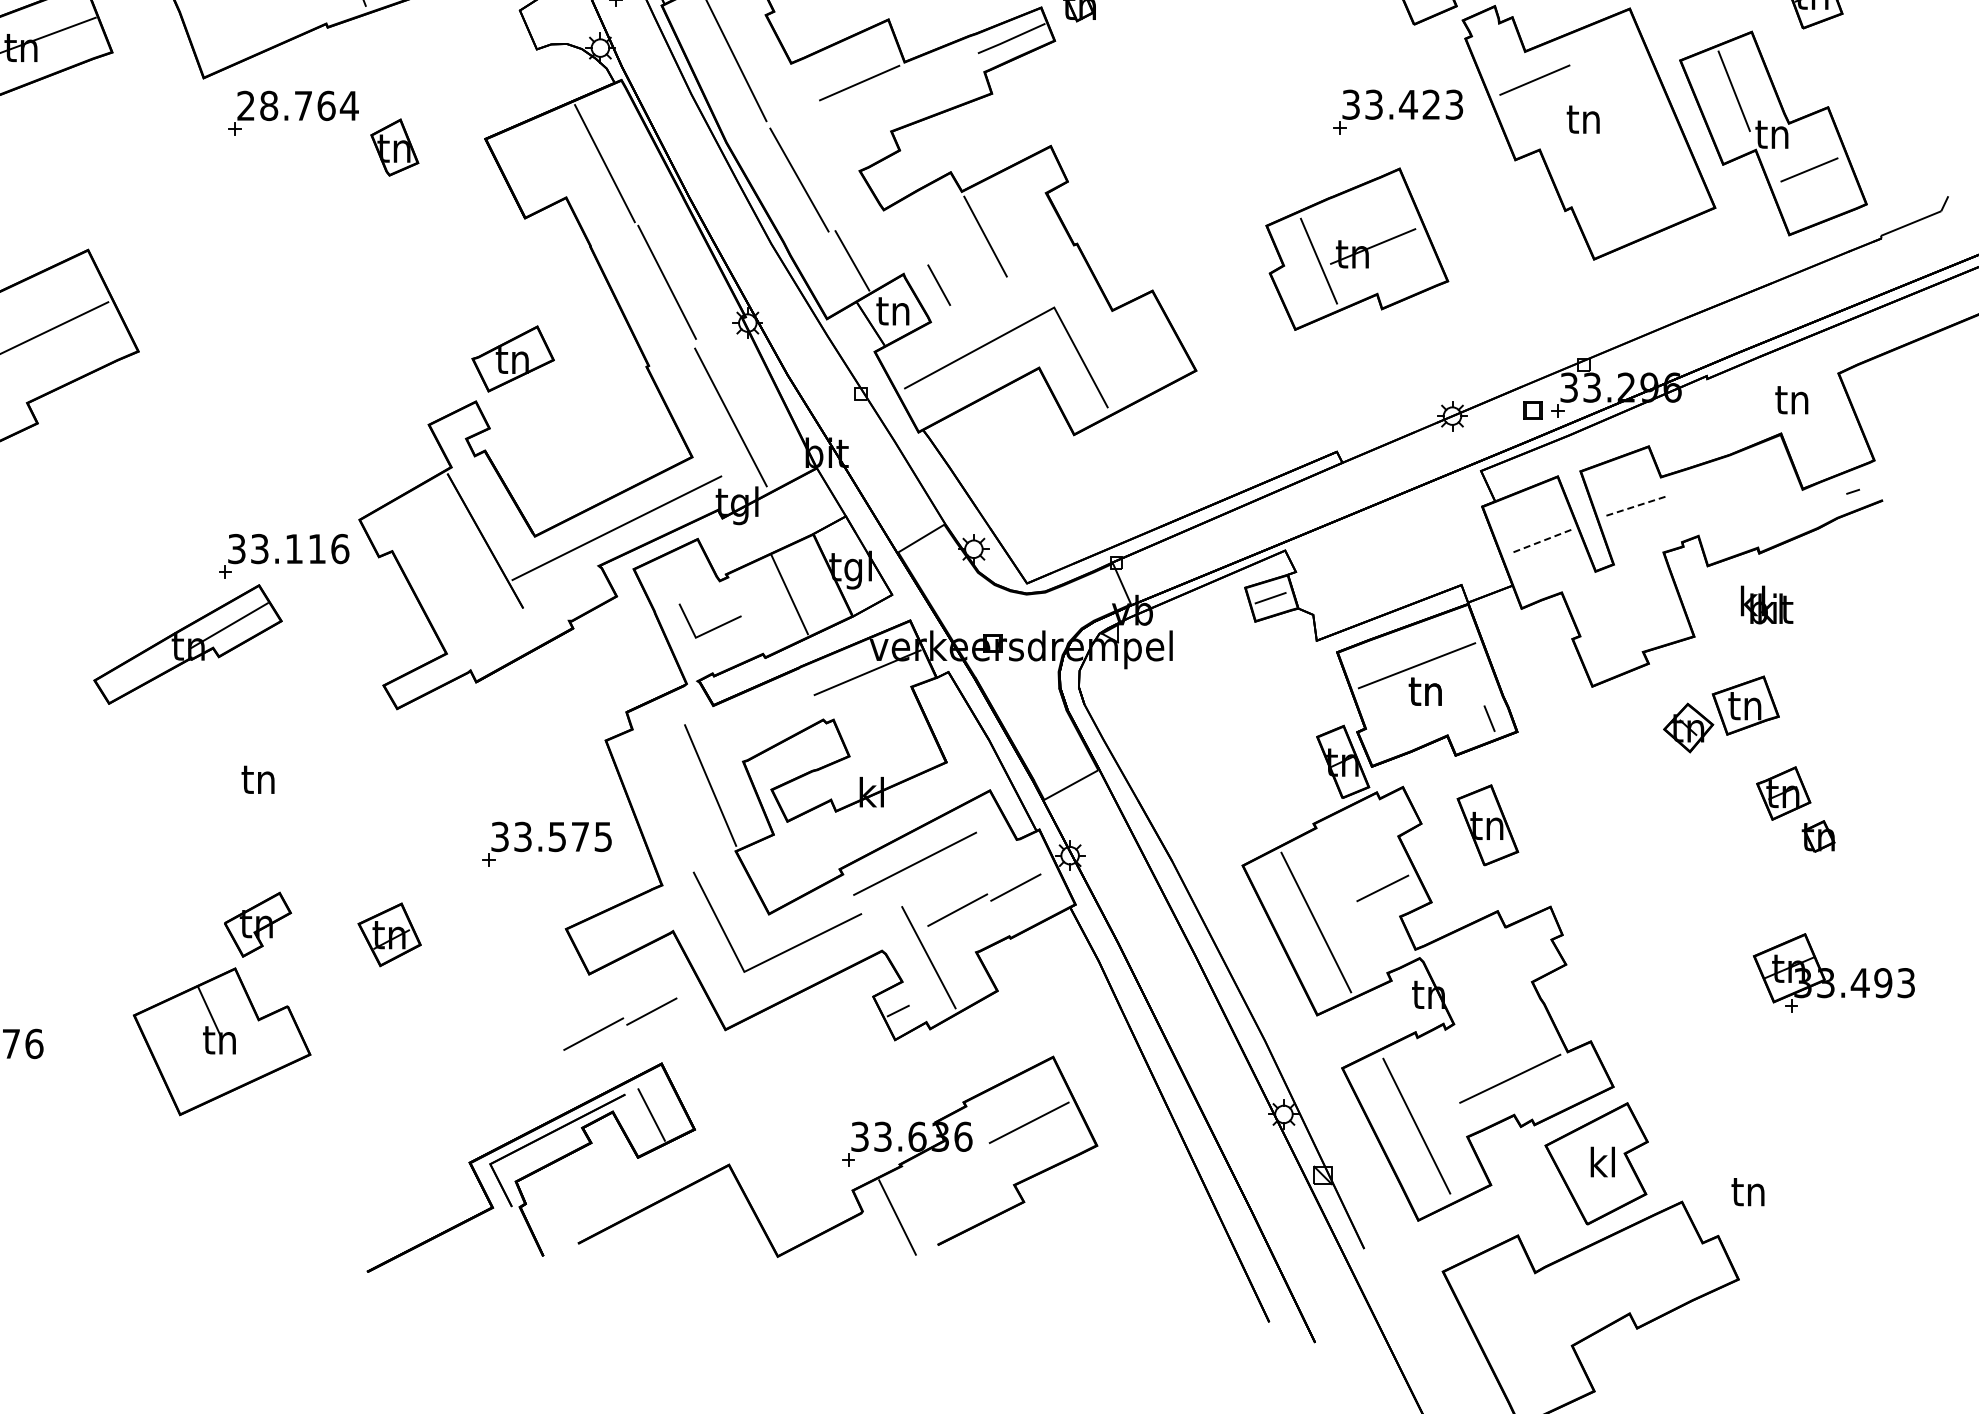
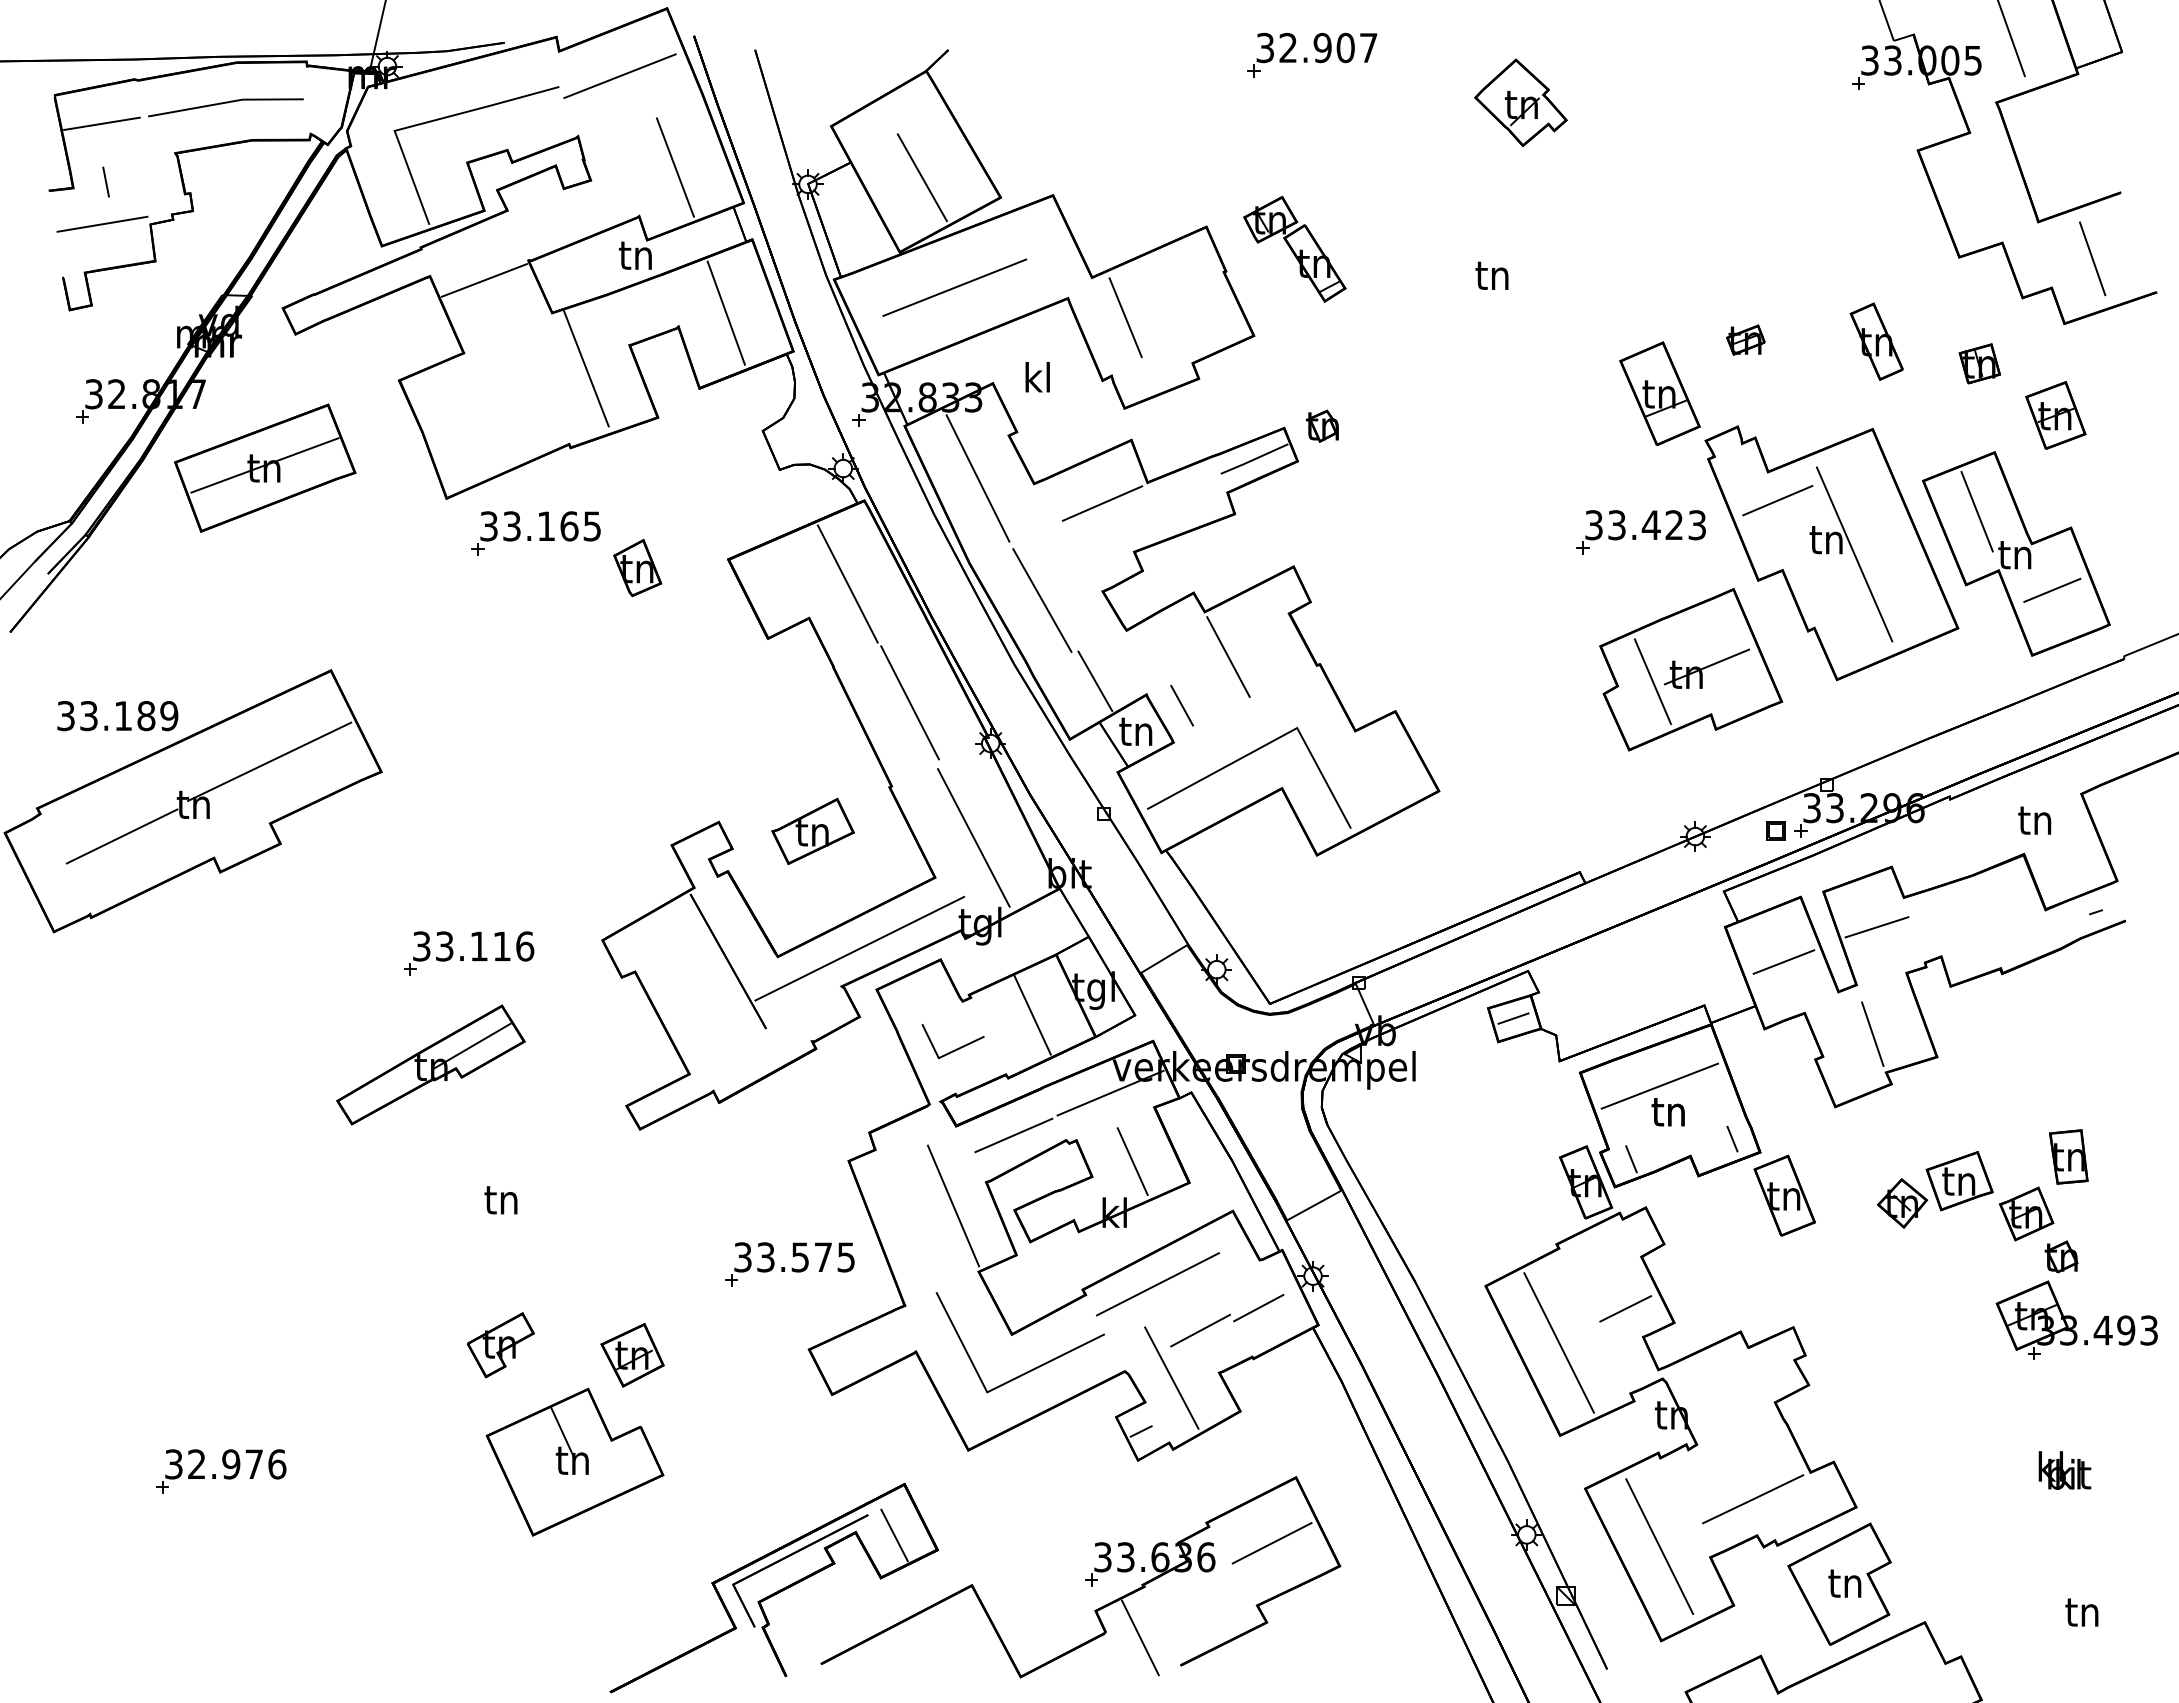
text: (297, 106) -> (540, 526), 28.764 -> 33.165
line: (1611, 134) -> (1854, 554), added
part: (1357, 249) -> (1691, 669), moved
part: (512, 358) -> (812, 830), moved
line: (1633, 507) -> (1876, 927), dashed -> solid
line: (1540, 542) -> (1783, 962), dashed -> solid
part: (284, 556) -> (469, 953), moved
text: (1766, 605) -> (2064, 1470), moved
line: (1629, 613) -> (1872, 1033), added
part: (1721, 714) -> (1935, 1189), moved
line: (770, 715) -> (1013, 1135), added
part: (1825, 736) -> (2068, 1156), added
line: (1388, 739) -> (1631, 1159), added
line: (889, 741) -> (1132, 1161), added
part: (1487, 825) -> (1784, 1195), moved
part: (1833, 972) -> (2076, 1319), moved
part: (620, 1024) -> (863, 1444), removed
part: (221, 1041) -> (574, 1461), moved
text: (1601, 1162) -> (1844, 1582), kl -> tn
text: (1747, 1192) -> (2081, 1612), moved

